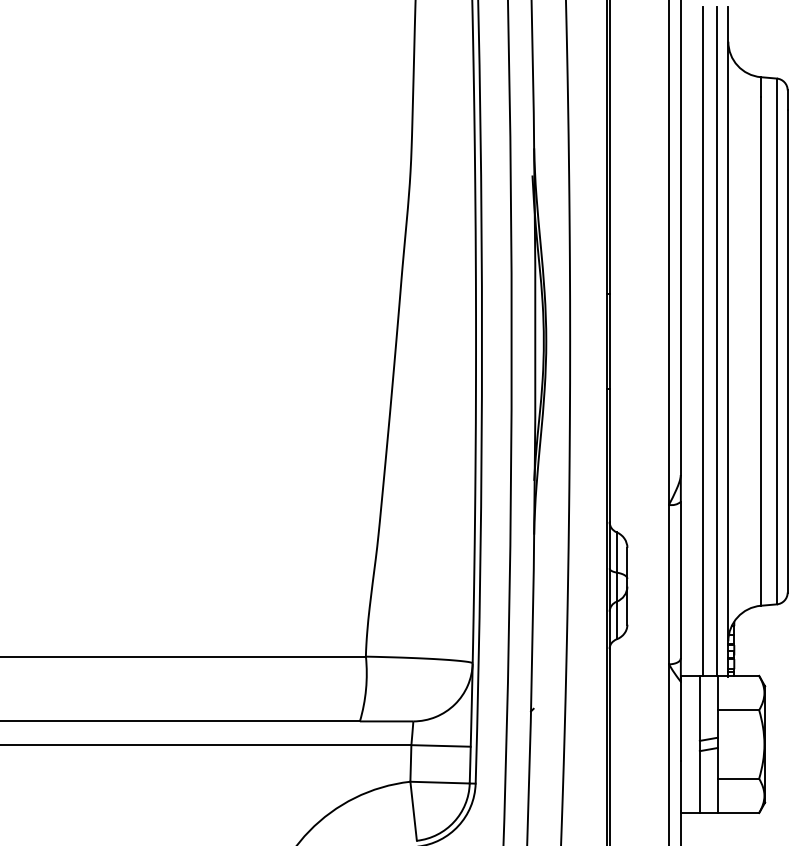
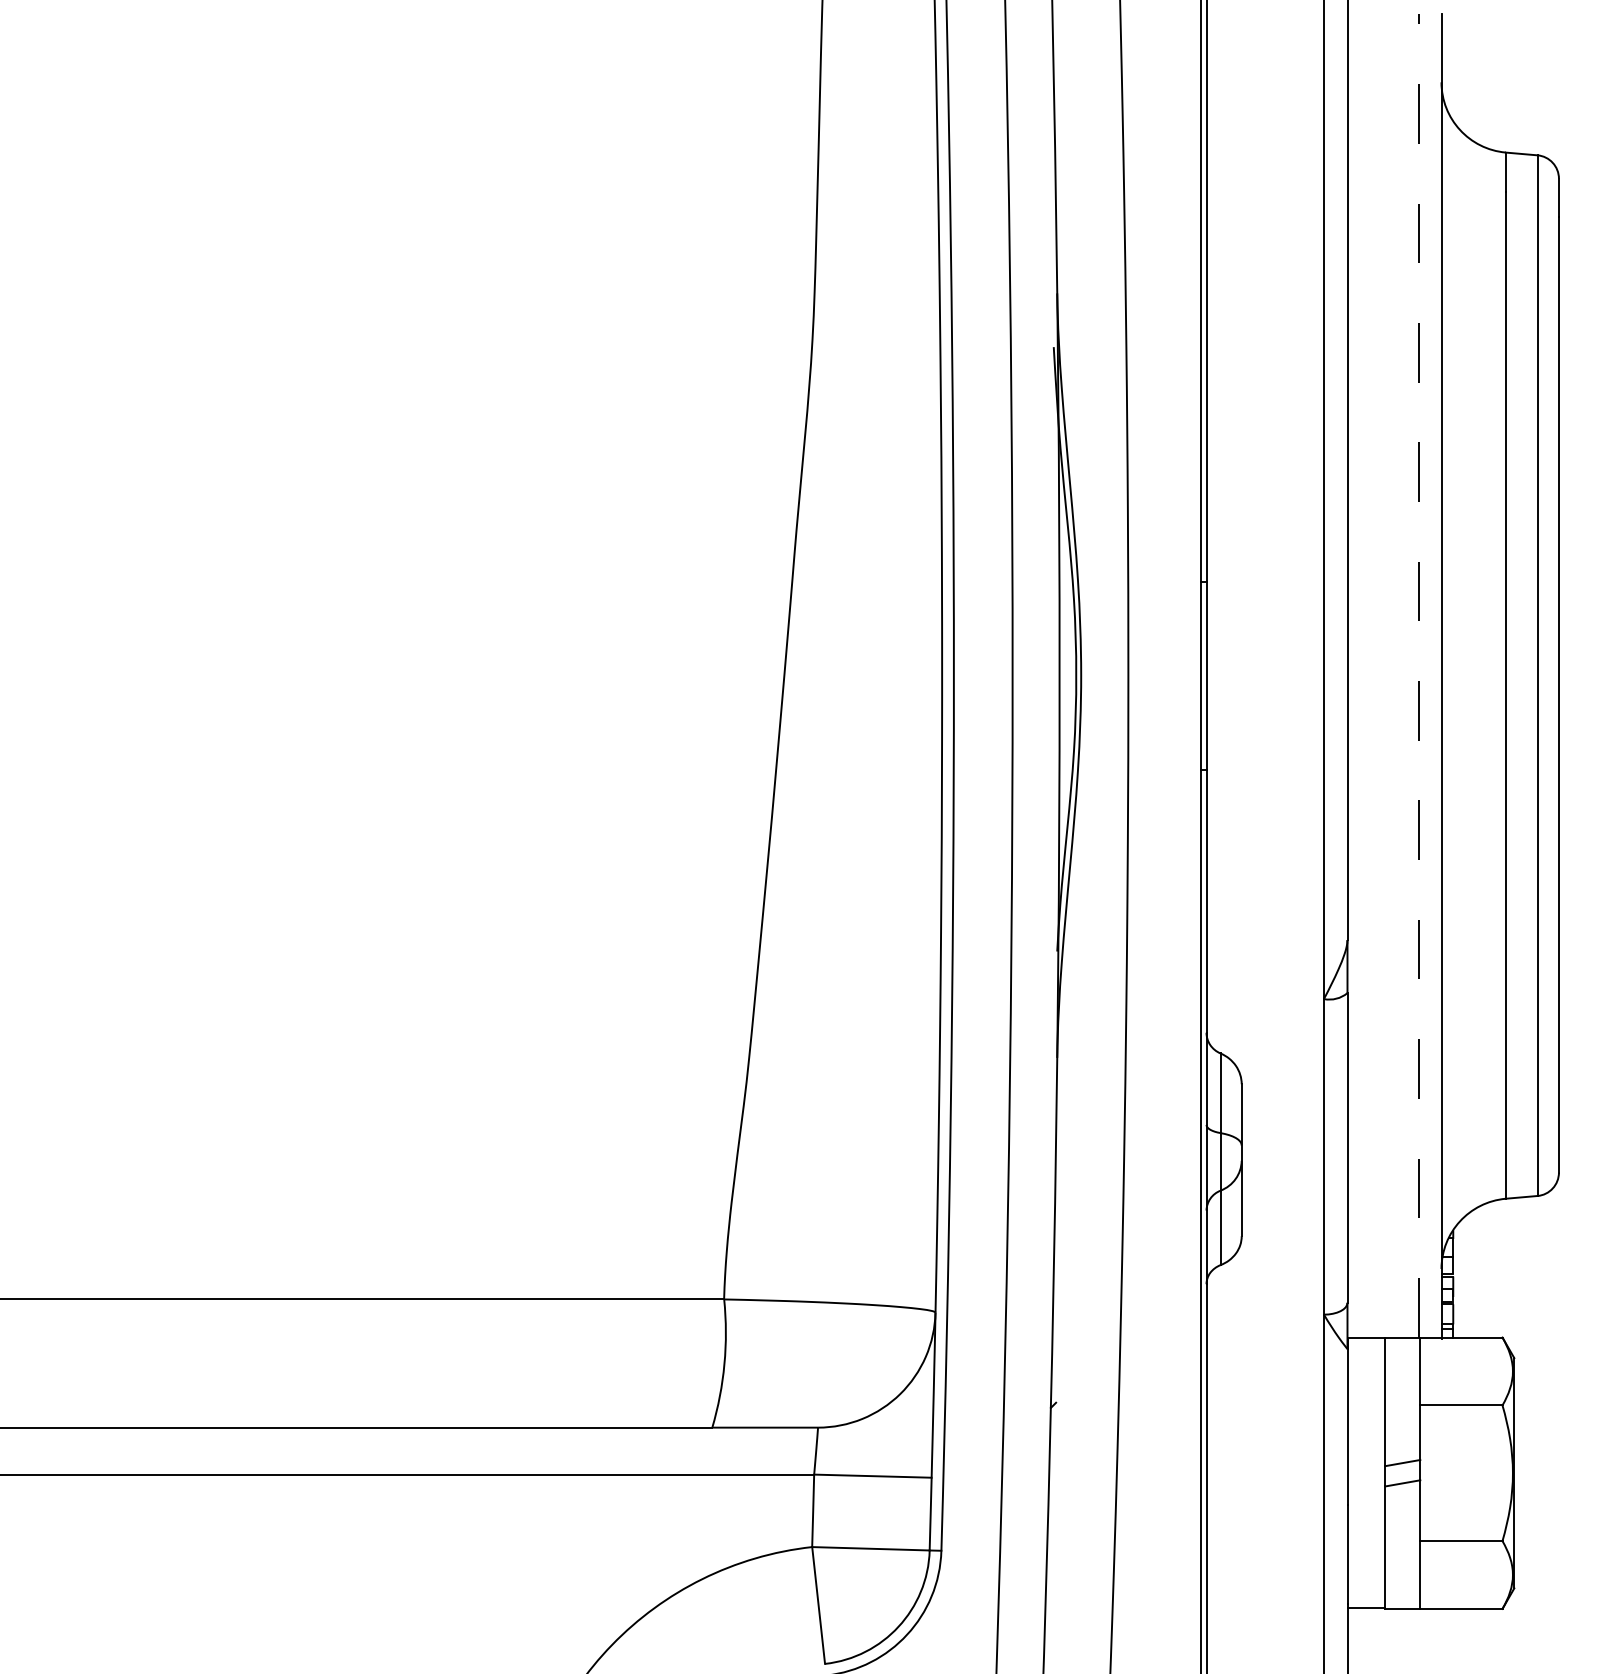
line: (703, 341) -> (1392, 675), removed
line: (717, 341) -> (1420, 675), solid -> dashed

